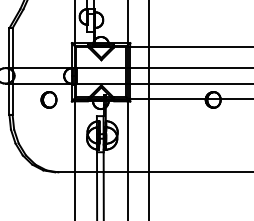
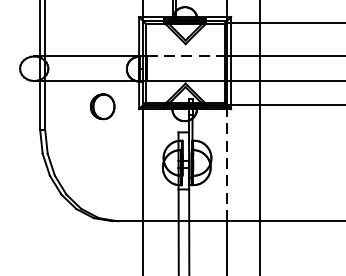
line: (101, 68) -> (185, 57), solid -> dashed
line: (127, 136) -> (226, 164), solid -> dashed

